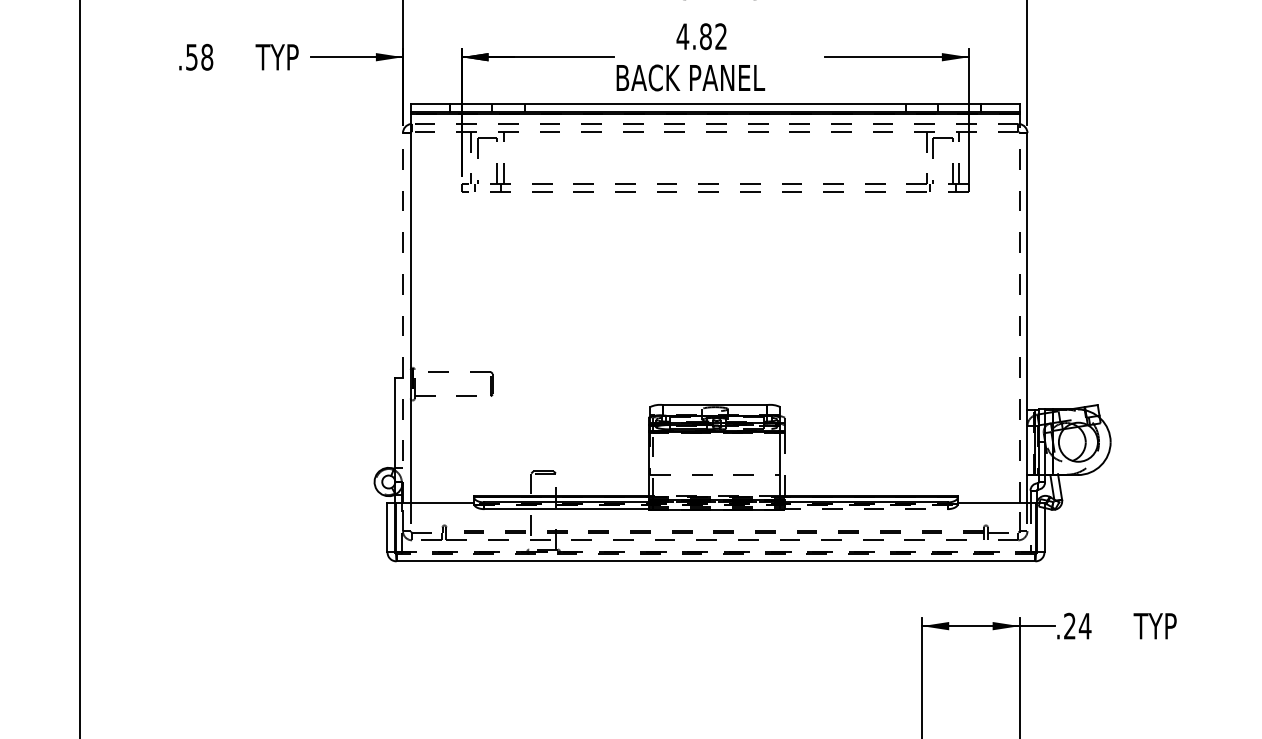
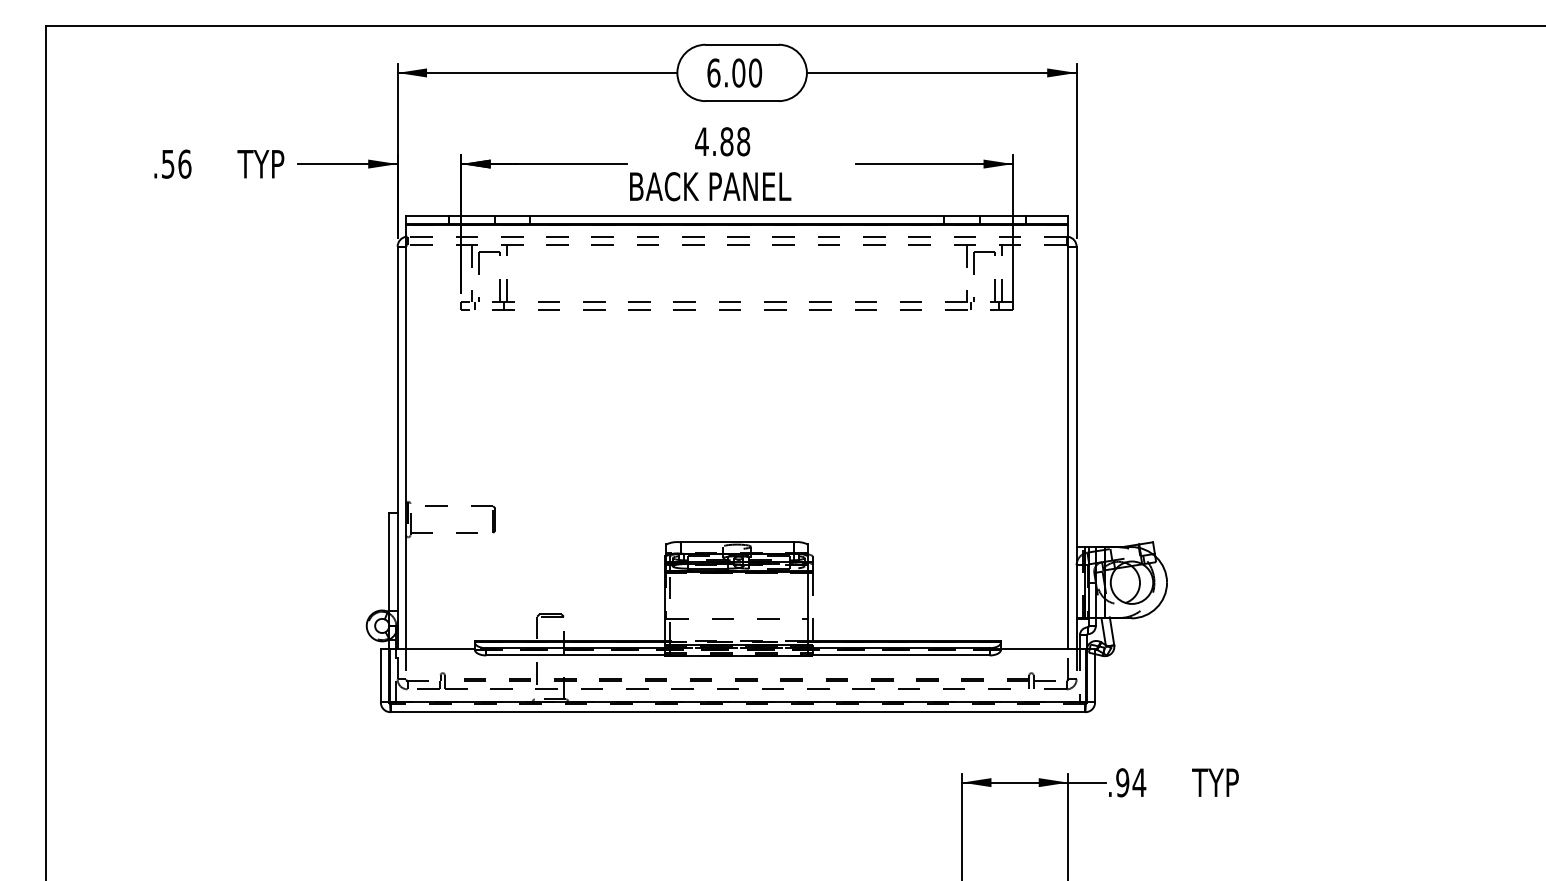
text: (721, 36) -> (743, 141), 4.82 -> 4.88
text: (206, 56) -> (184, 163), .58 -> .56
line: (1020, 308) -> (1068, 437), dashed -> solid
line: (402, 317) -> (397, 447), dashed -> solid
line: (863, 509) -> (898, 655), dashed -> solid
line: (715, 552) -> (737, 702), dashed -> solid
text: (1069, 626) -> (1122, 782), .24 -> .94

